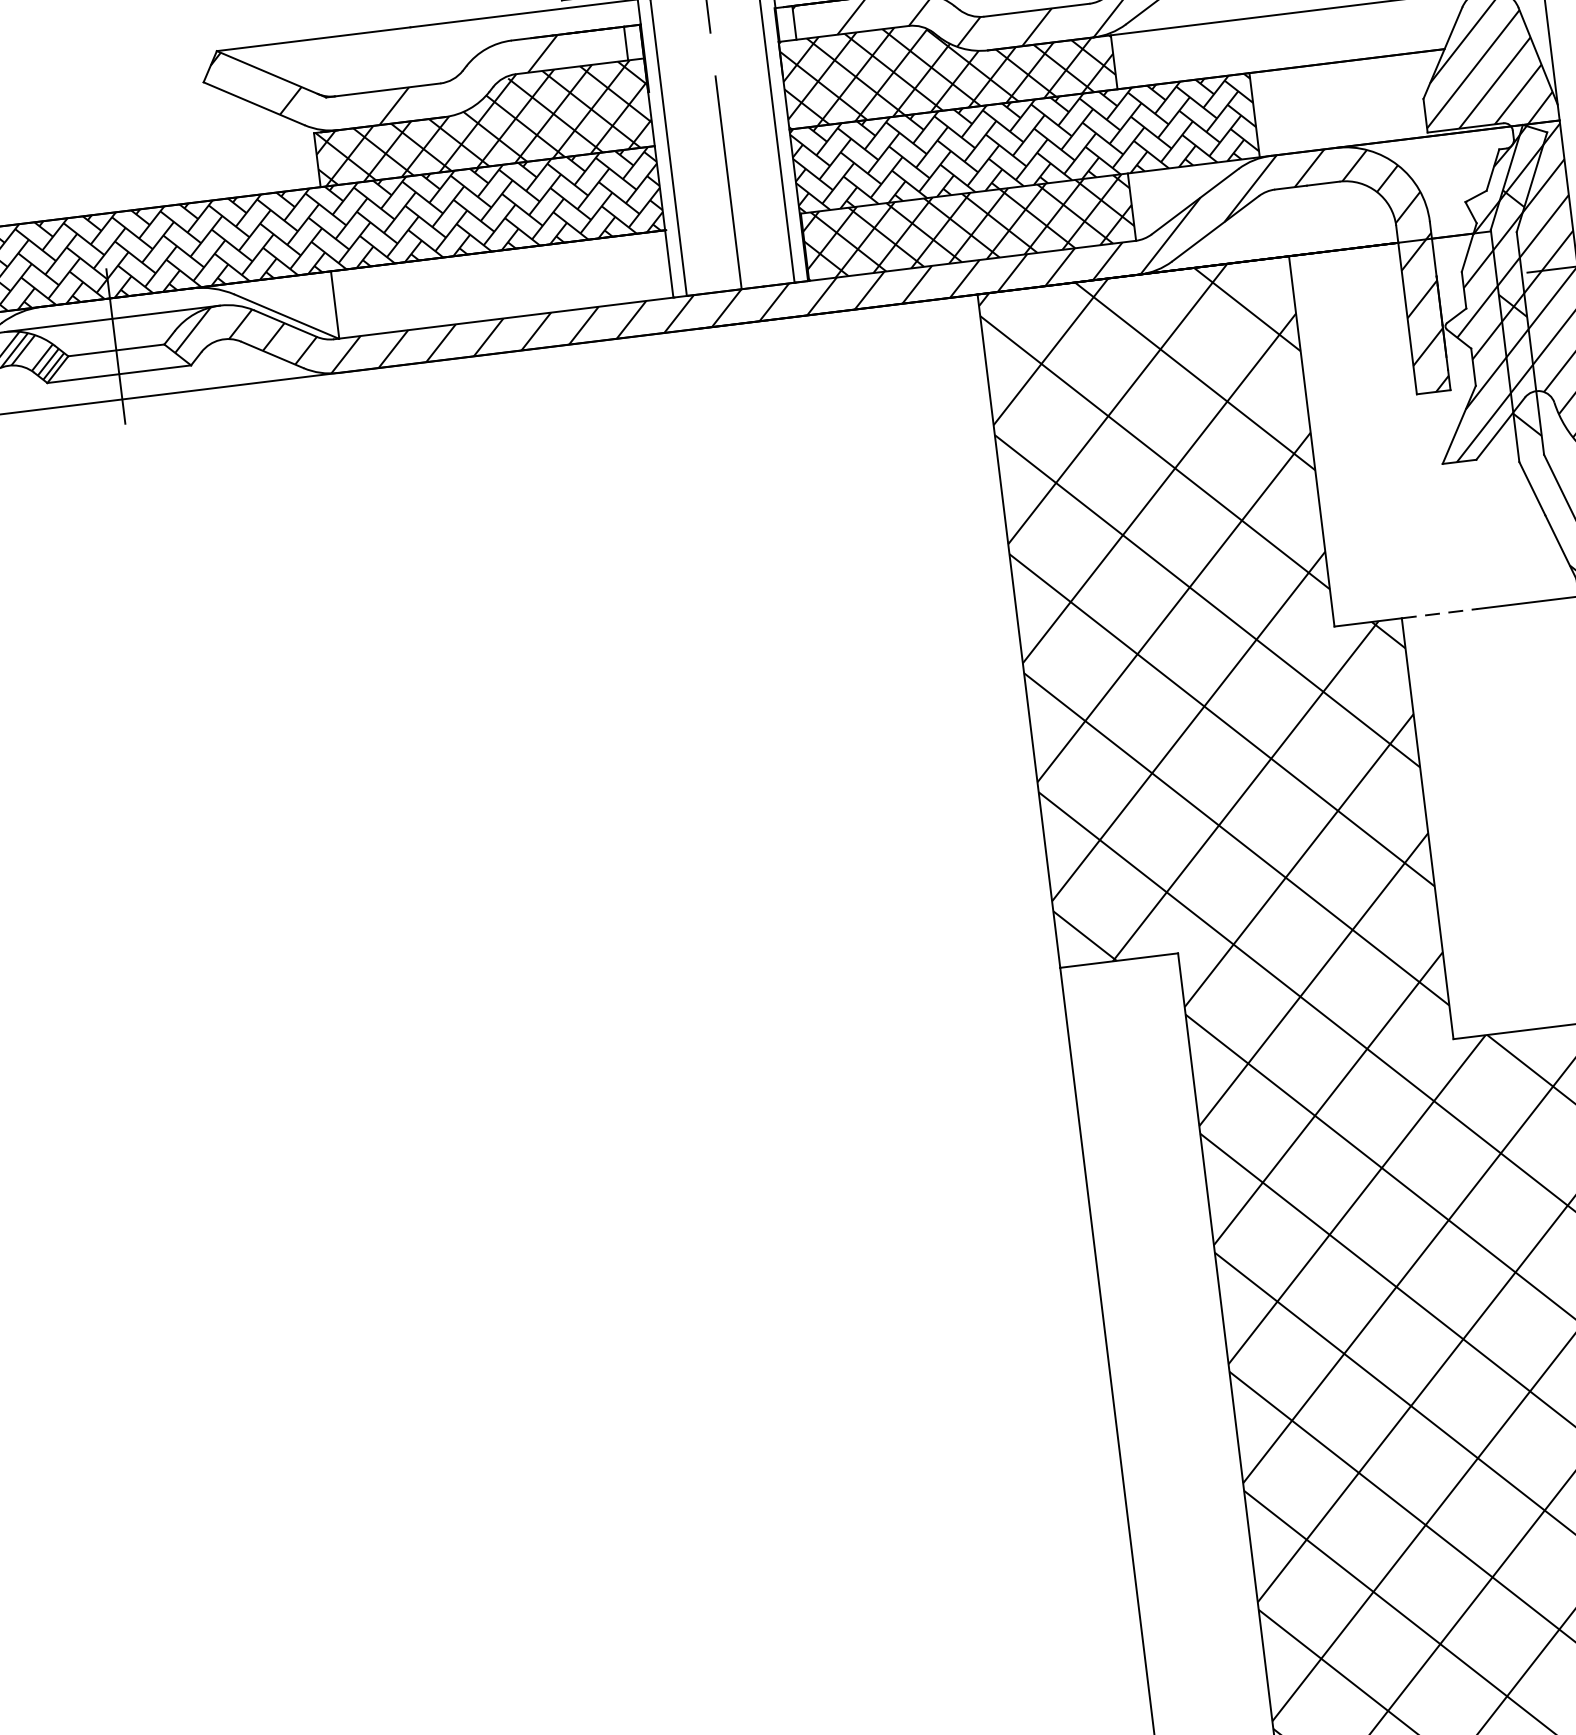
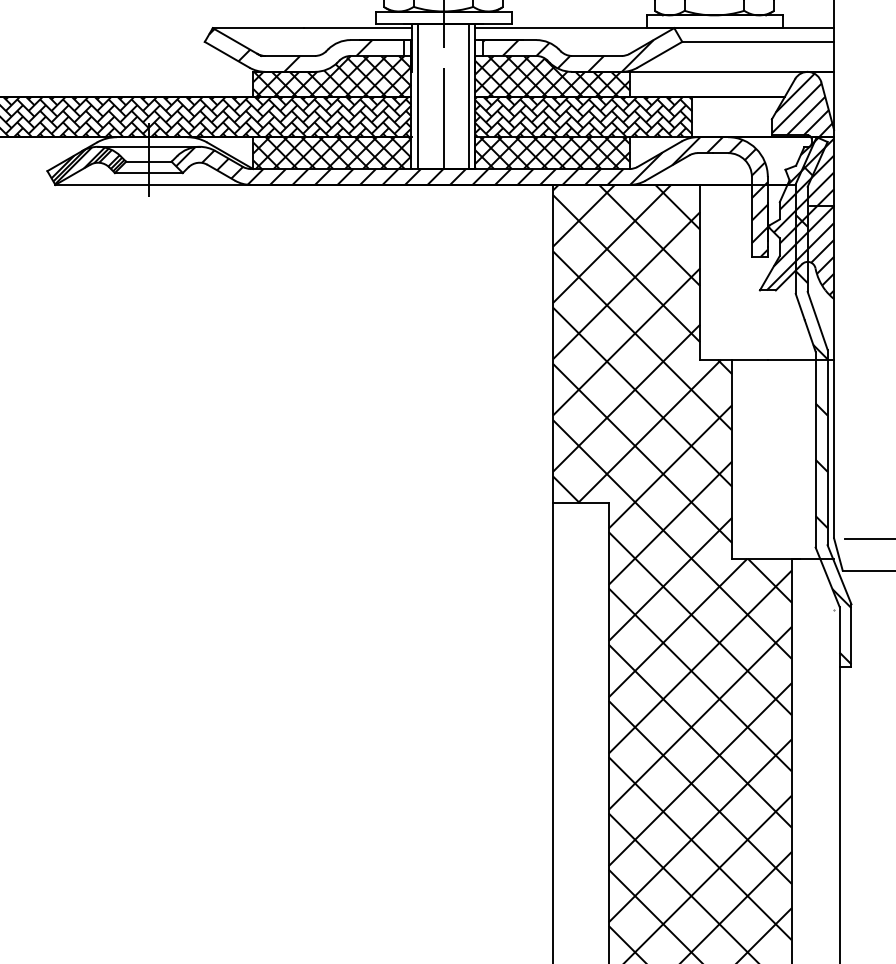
hatch: (502, 285) -> (332, 153), added
line: (1440, 612) -> (750, 359), dashed -> solid

